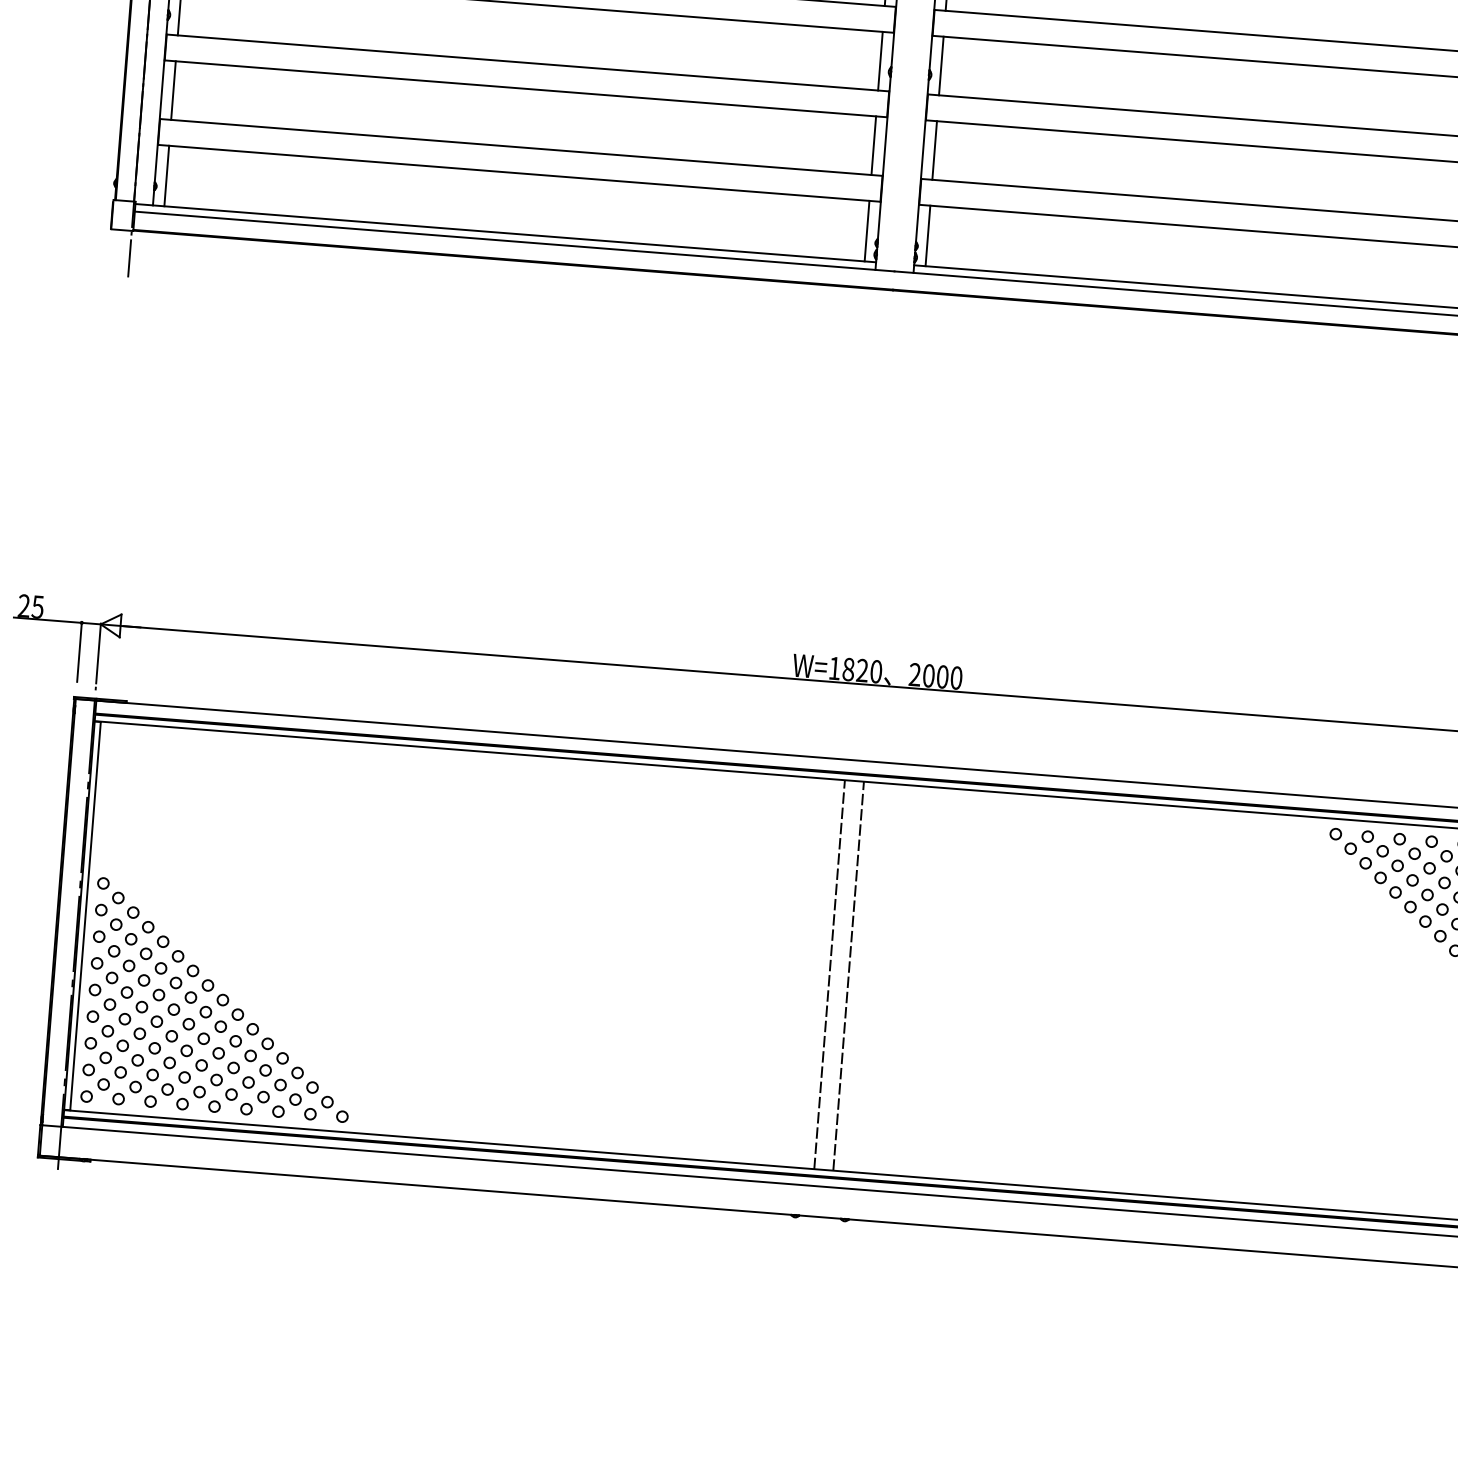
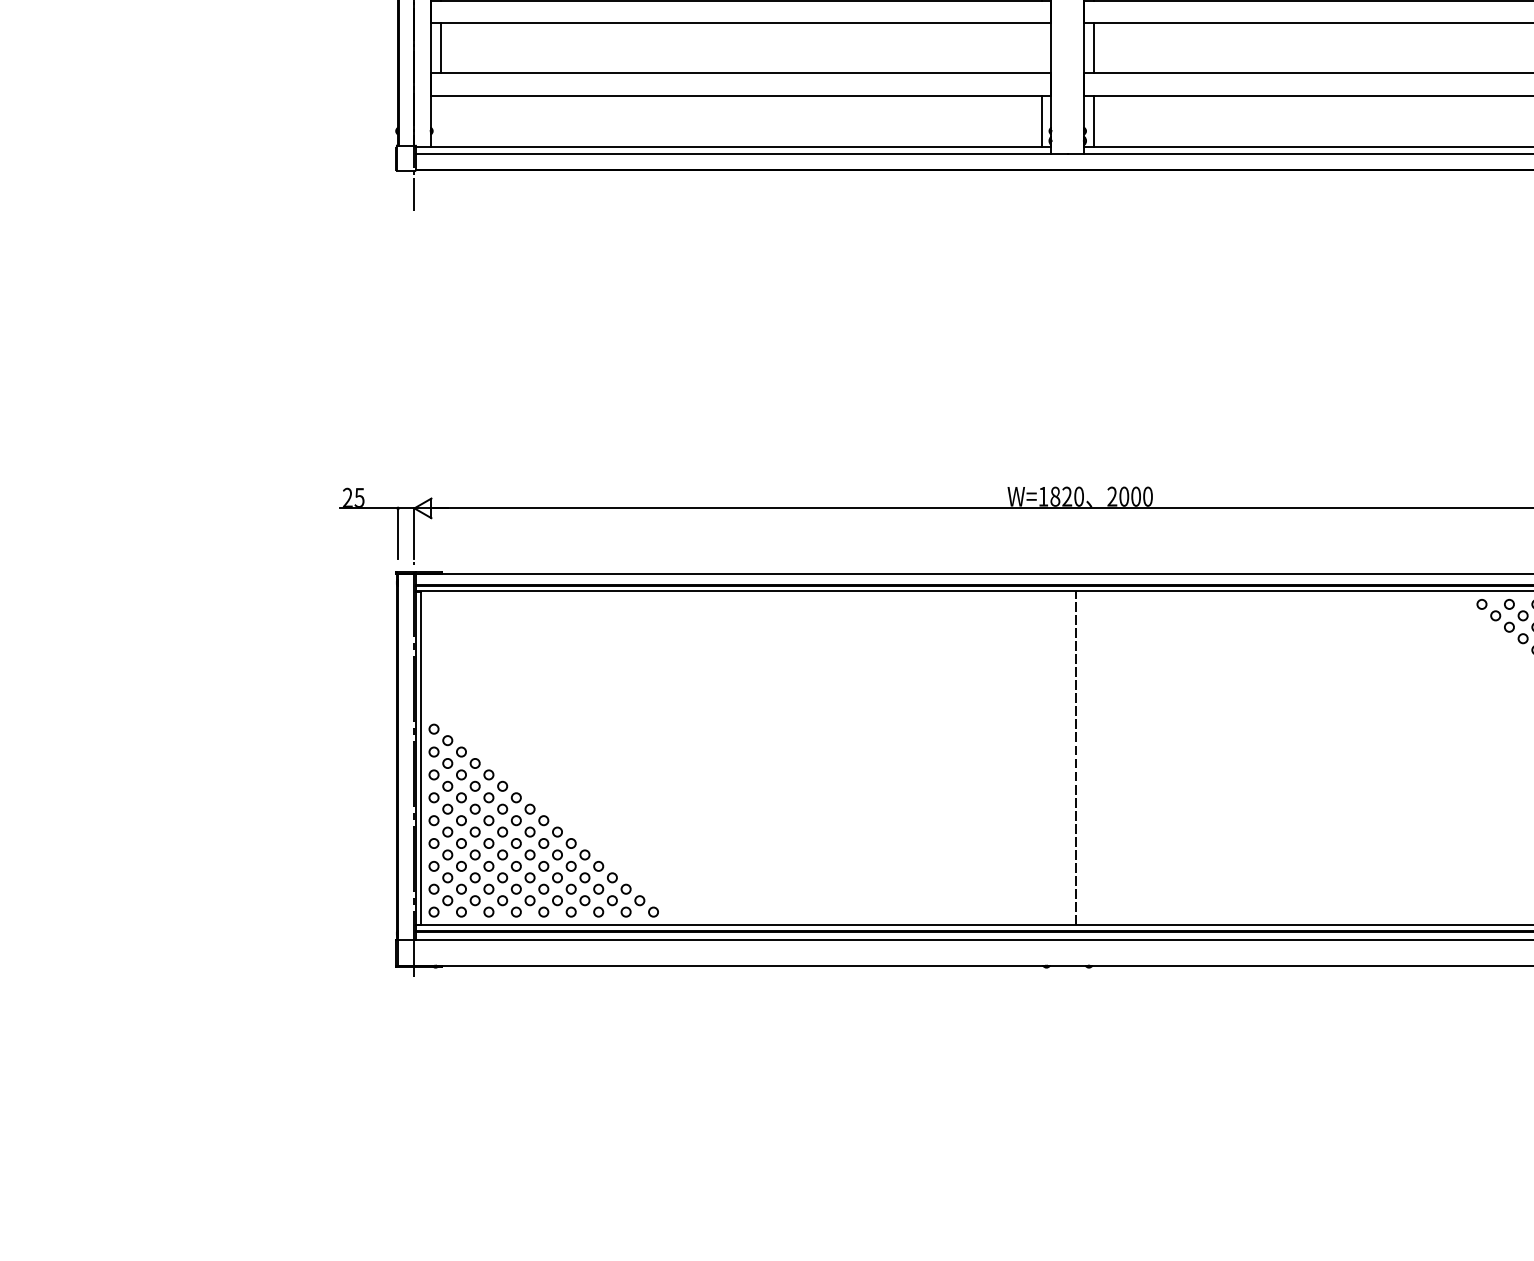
line: (873, 146) -> (1041, 48), removed
line: (166, 176) -> (440, 121), removed
line: (829, 974) -> (1059, 758), removed

